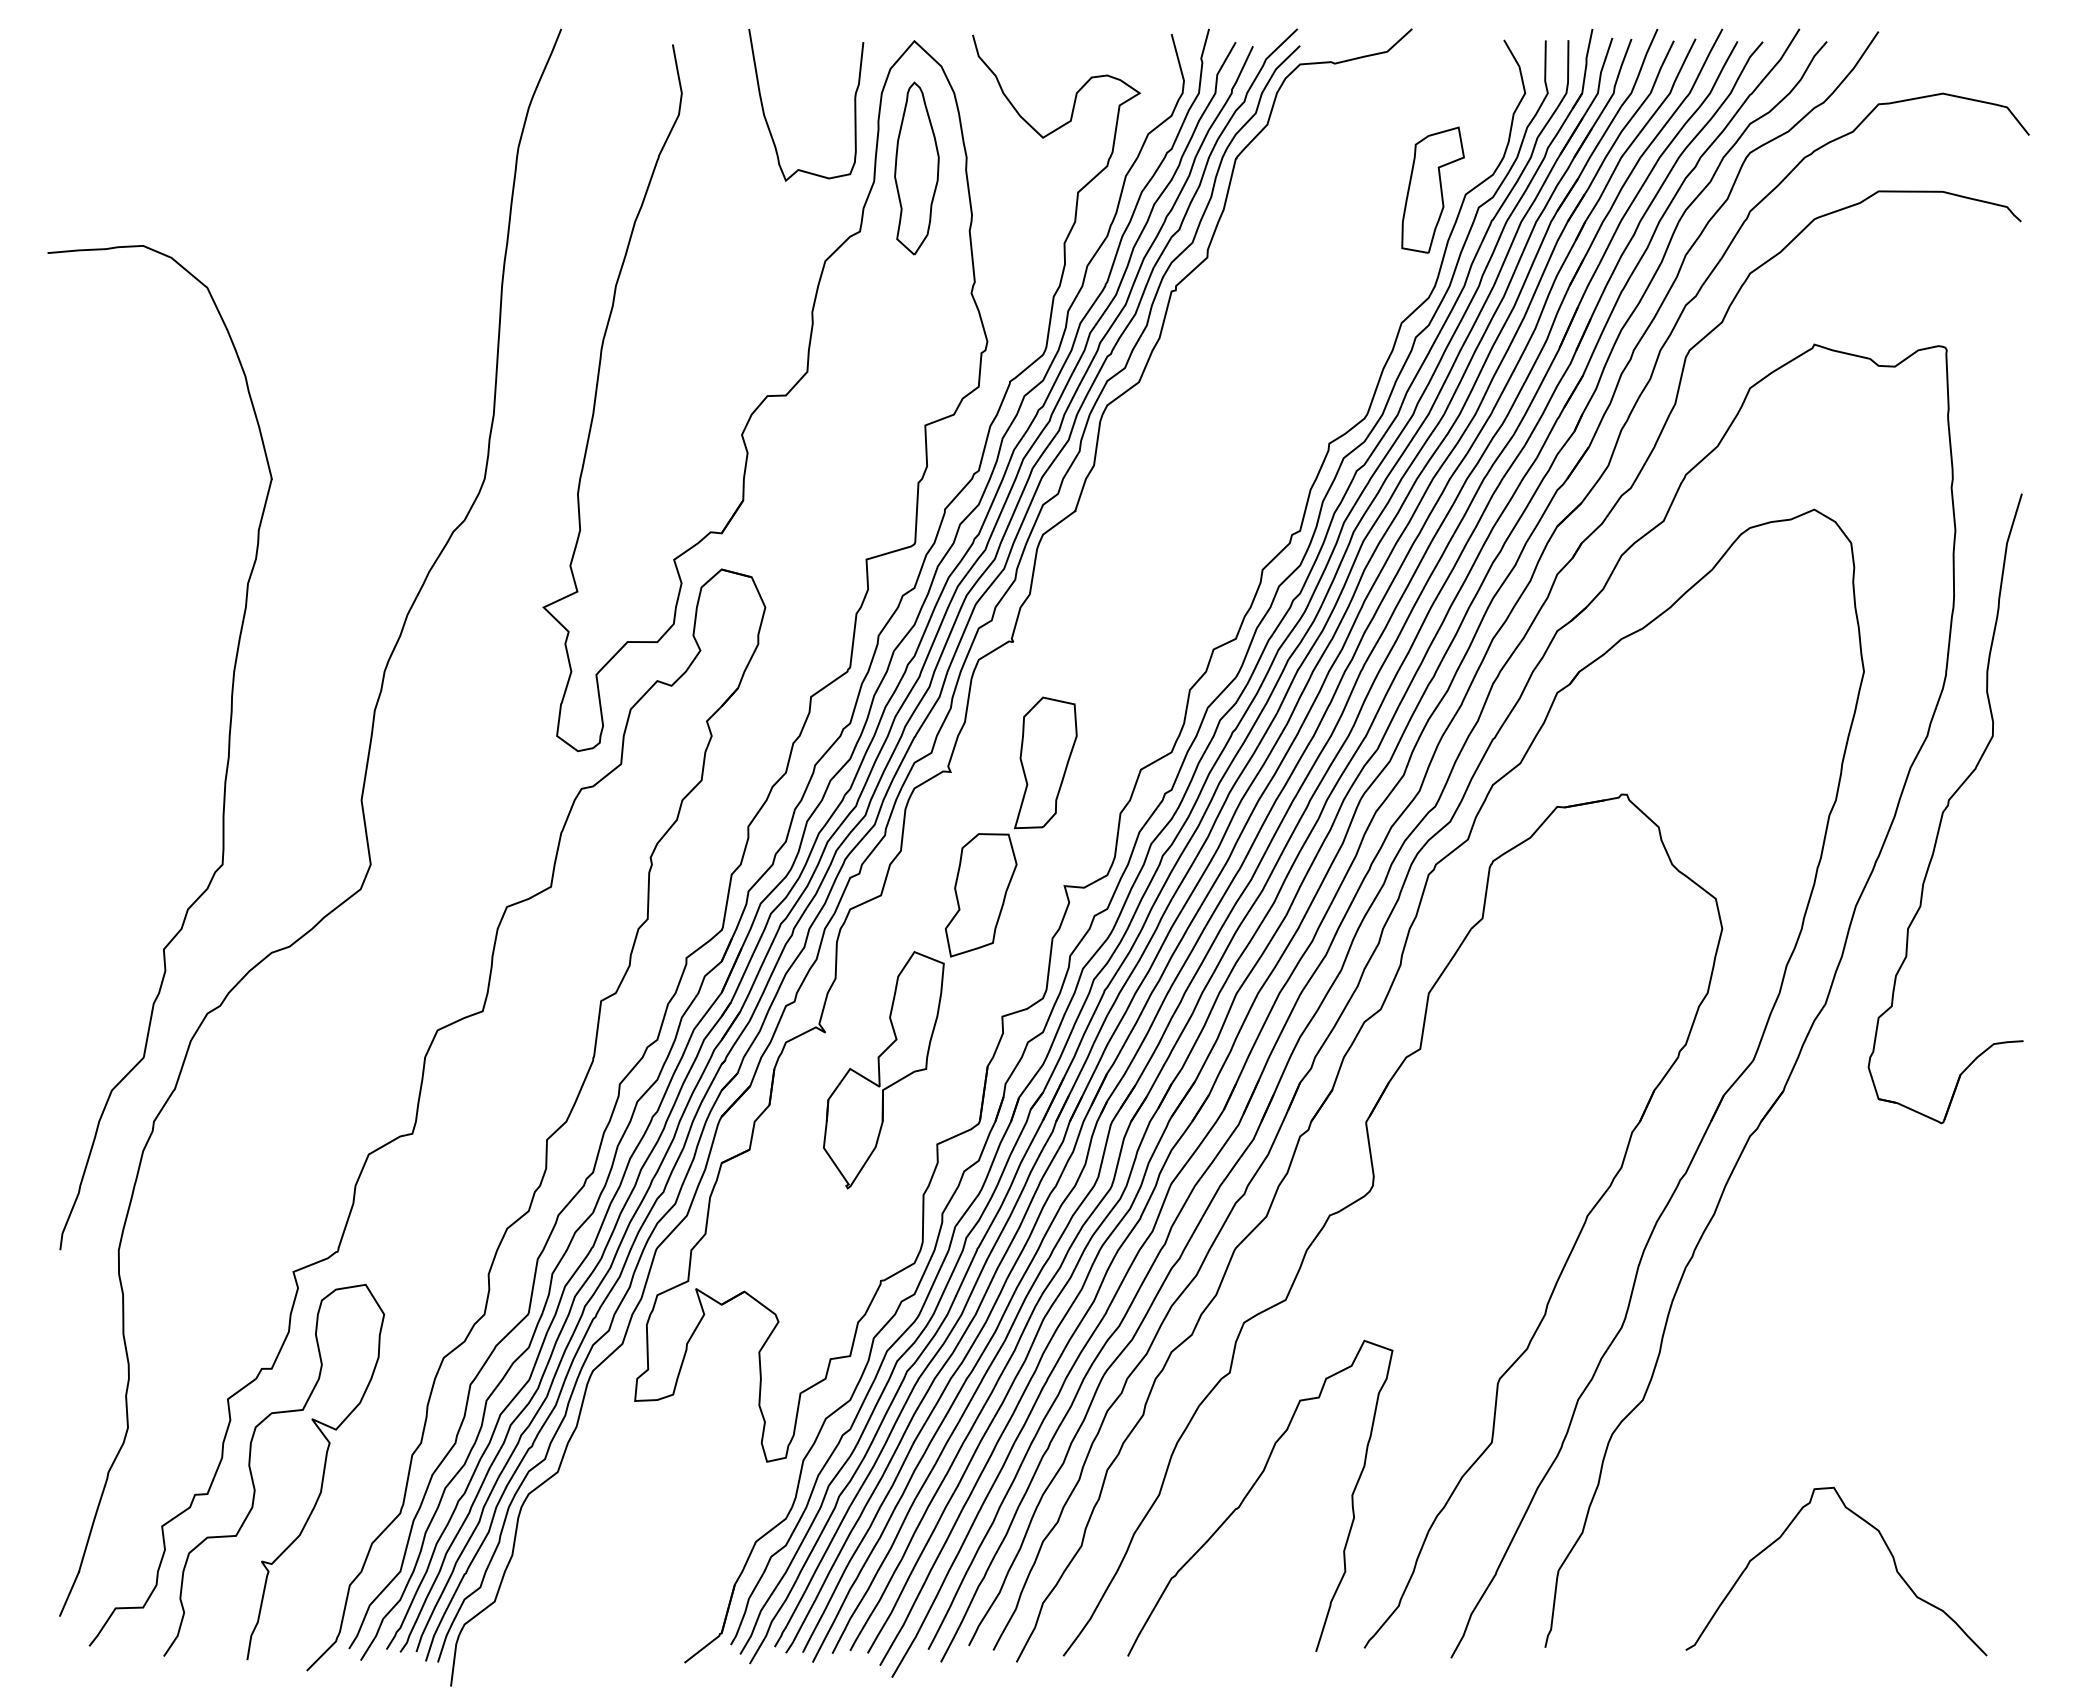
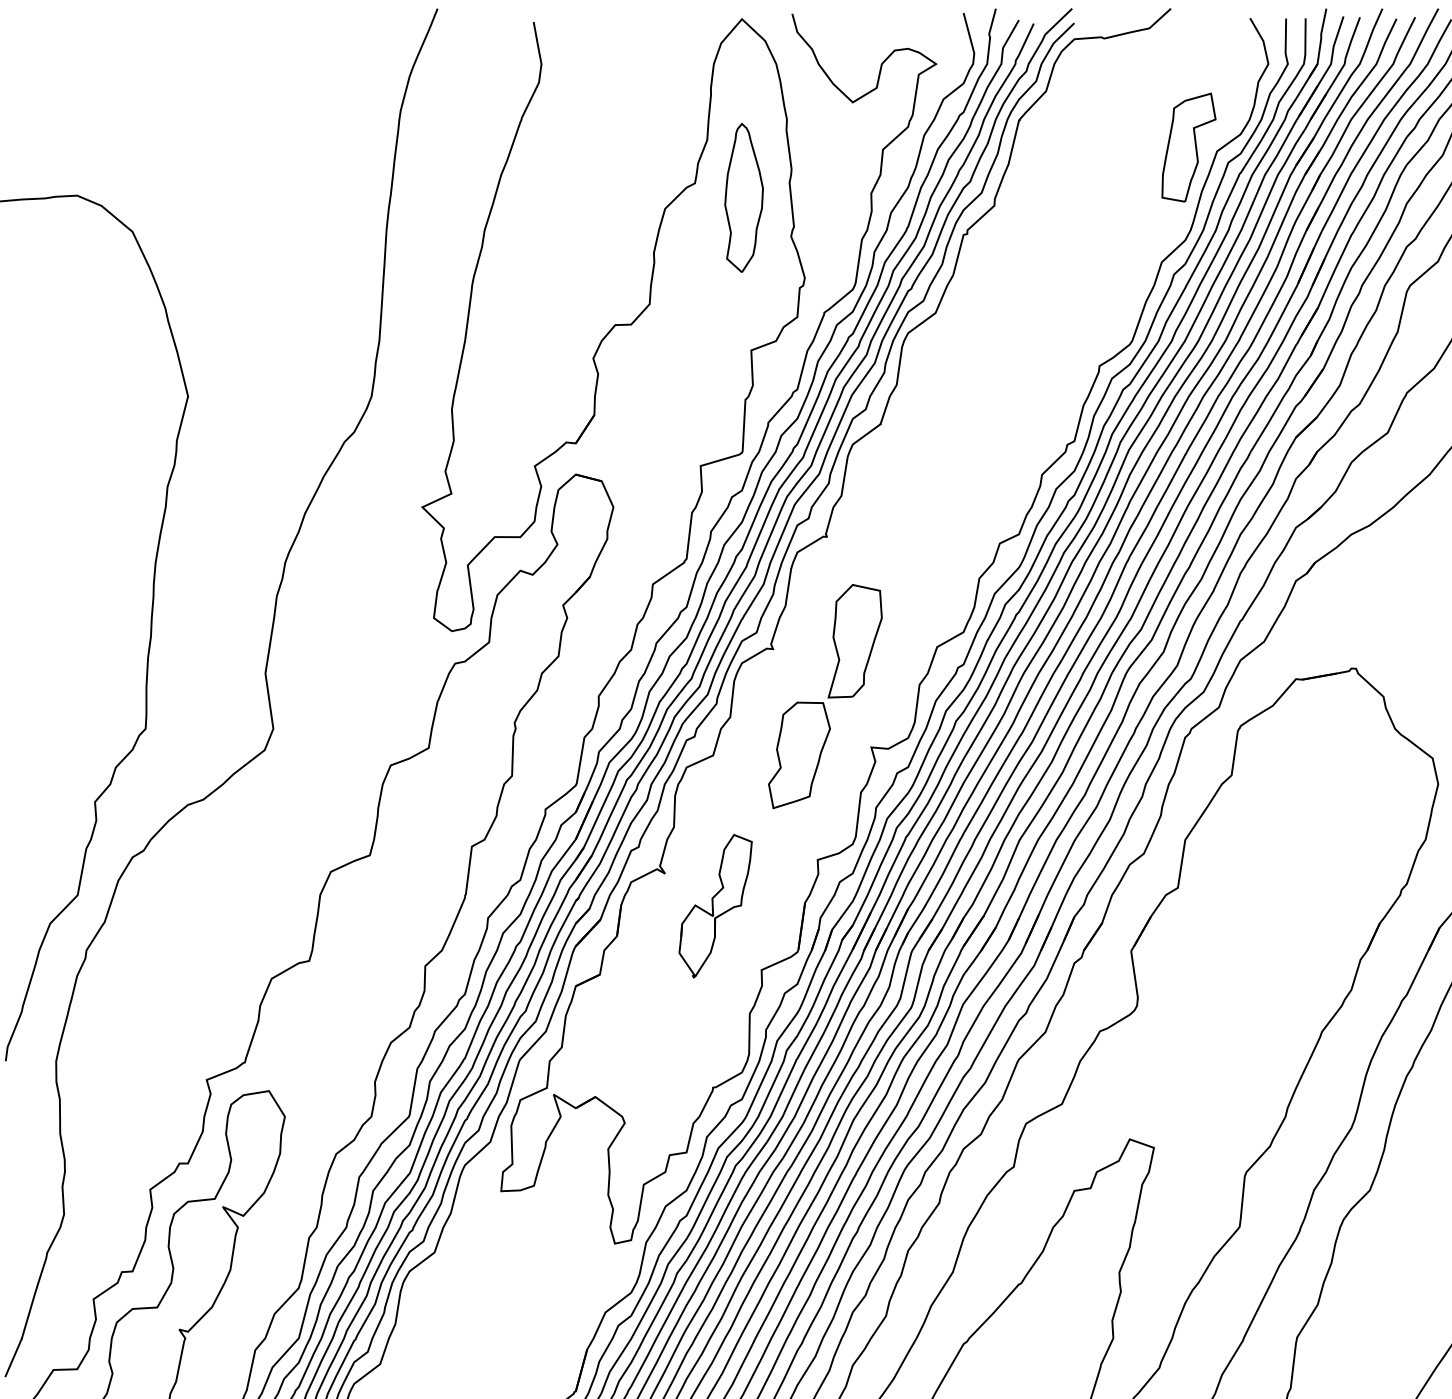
curve: (766, 118) -> (614, 85), removed
part: (916, 168) -> (743, 197), moved
part: (883, 1070) -> (715, 906), size x0.7

